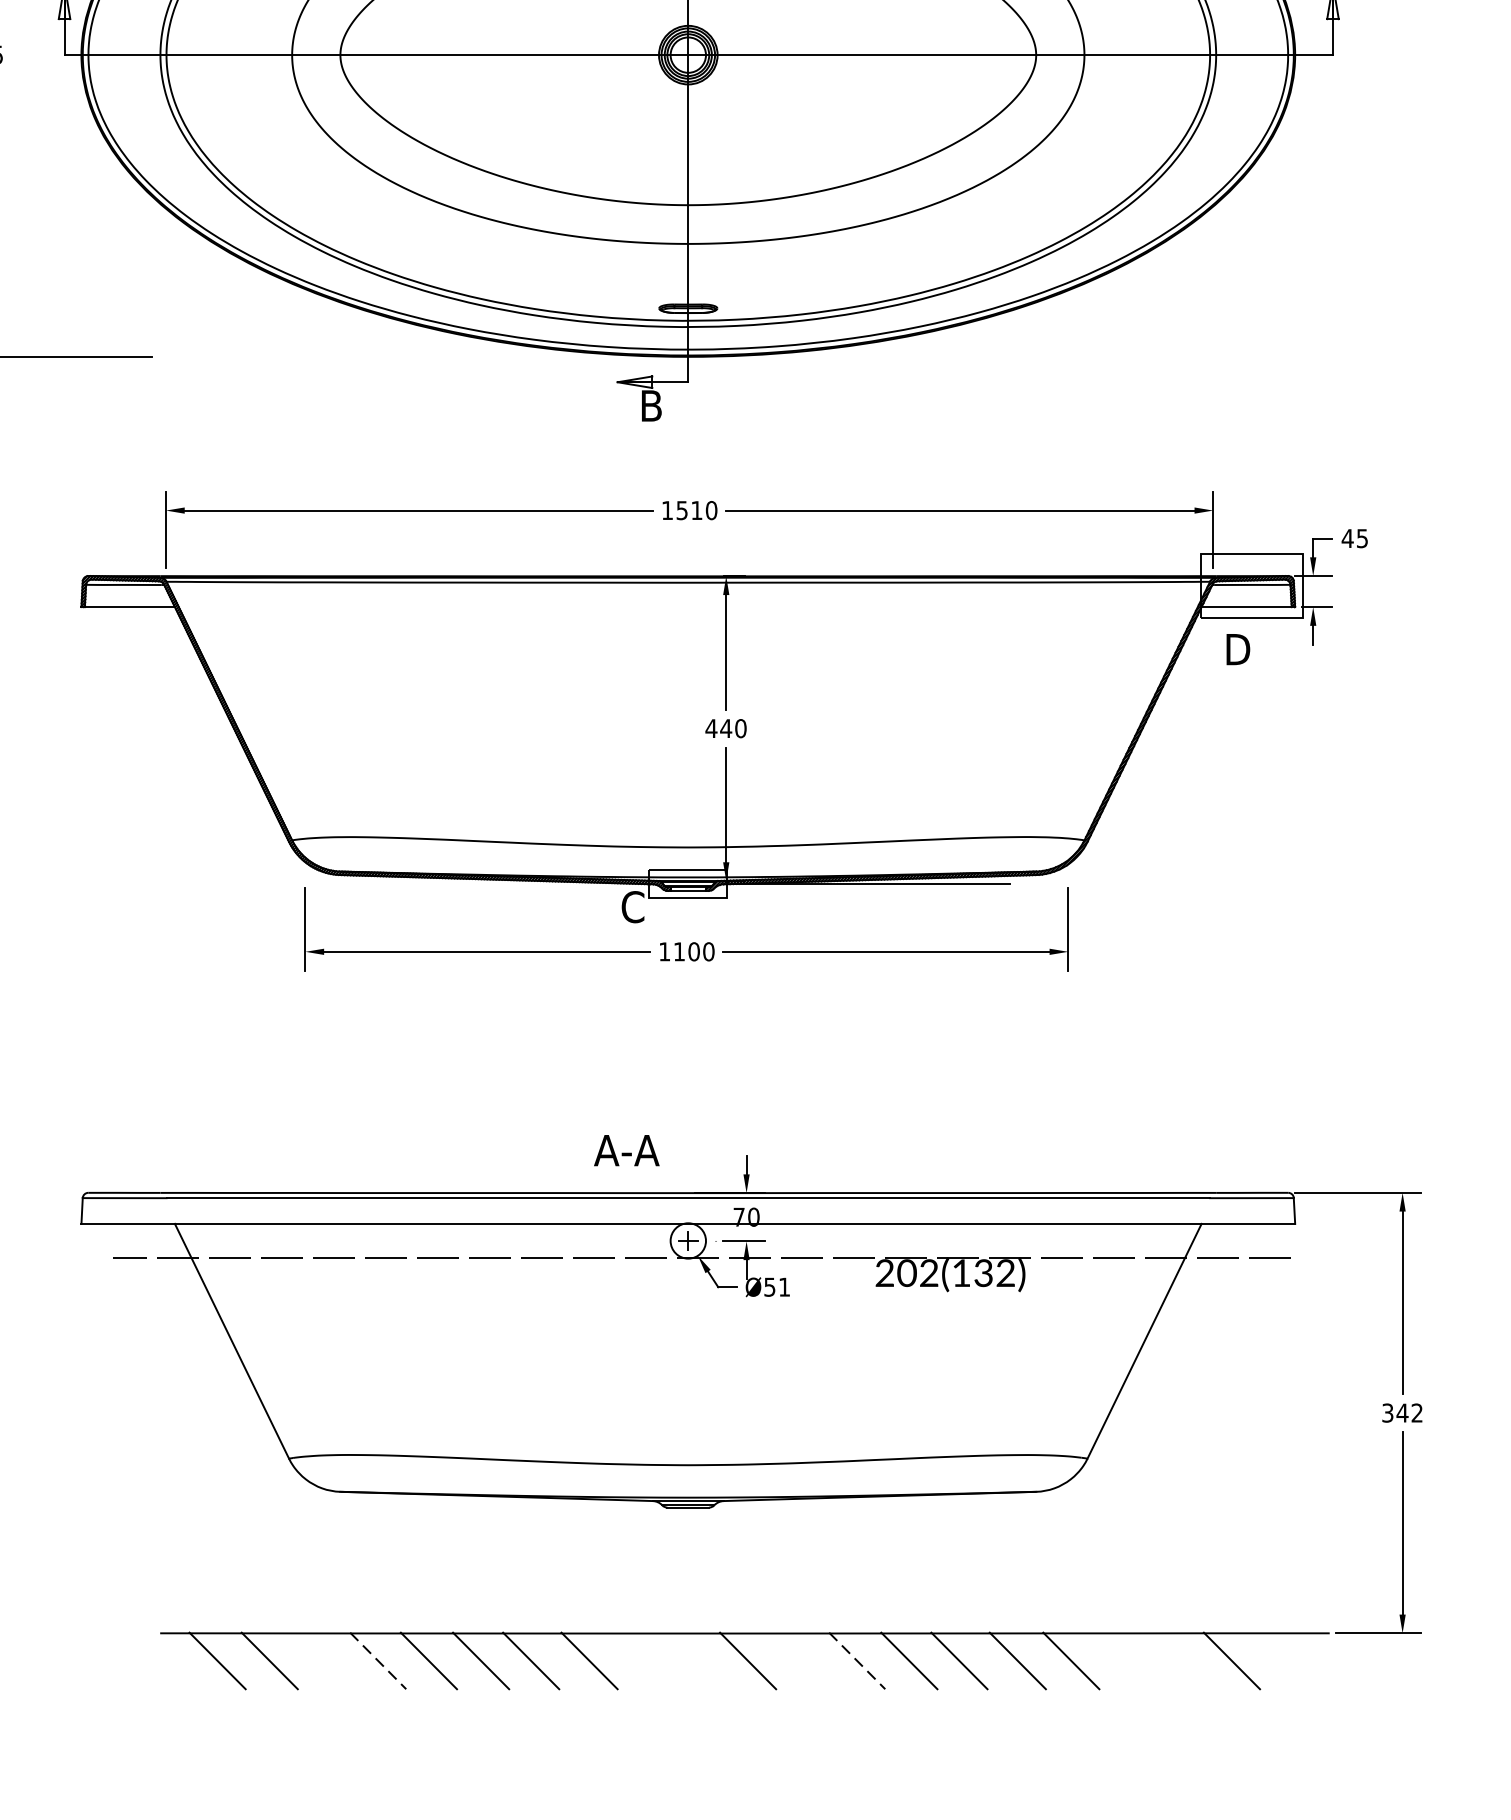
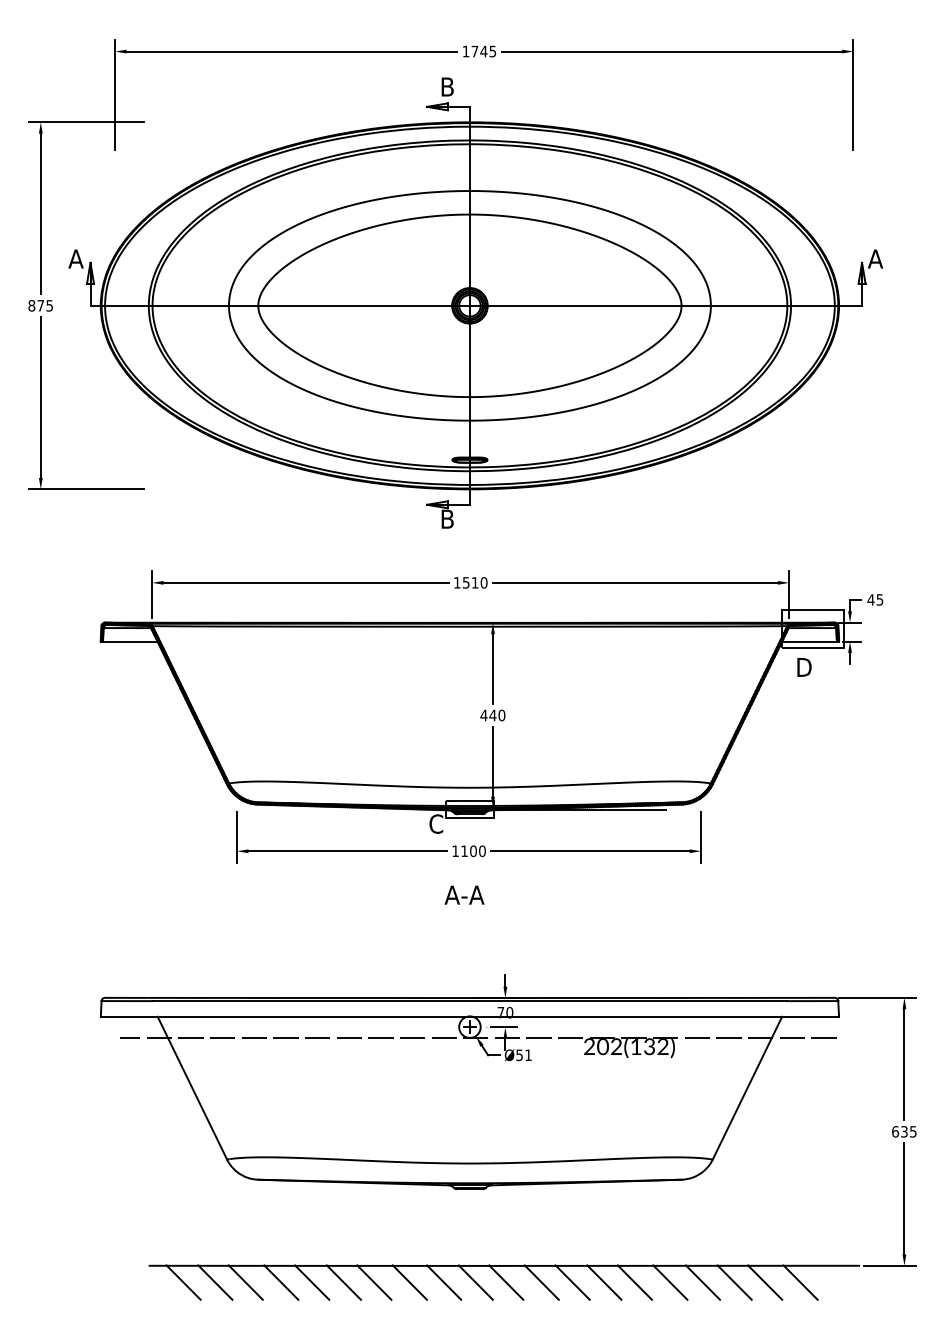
text: (626, 1149) -> (464, 894), moved
text: (1402, 1412) -> (904, 1131), 342 -> 635
line: (319, 1660) -> (245, 1282), added
line: (378, 1660) -> (281, 1282), dashed -> solid
line: (646, 1660) -> (444, 1282), added
line: (697, 1660) -> (475, 1282), added
line: (805, 1660) -> (541, 1282), added
line: (858, 1660) -> (573, 1282), dashed -> solid
line: (1123, 1660) -> (734, 1282), added
line: (1174, 1660) -> (765, 1282), added

